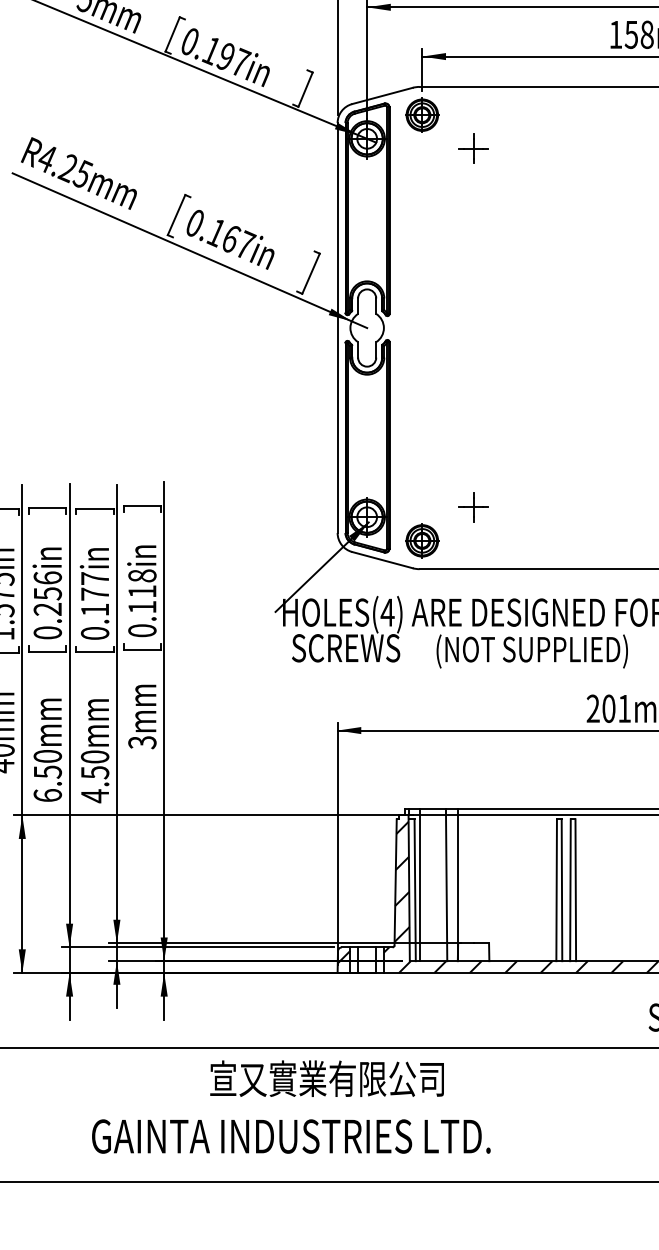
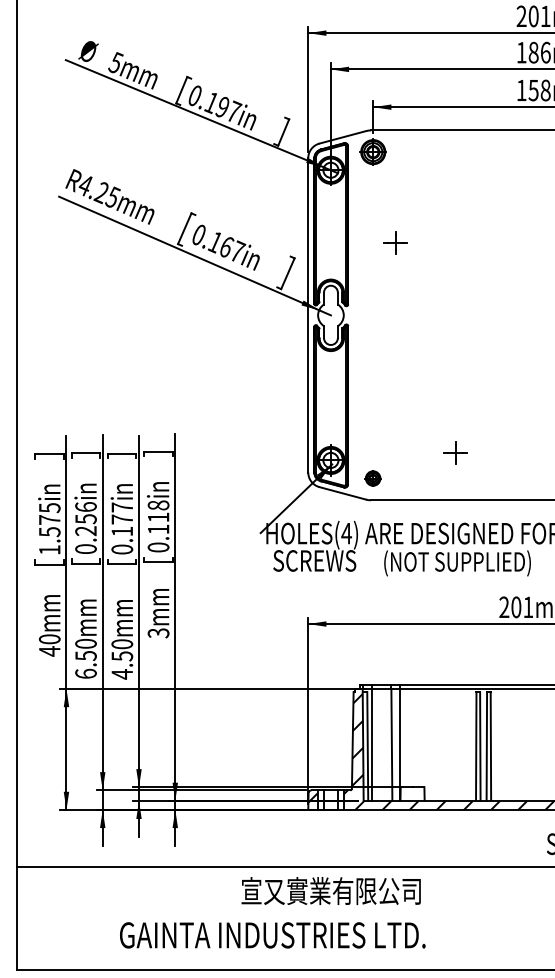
part: (473, 148) -> (395, 242), moved
part: (473, 506) -> (455, 452), moved
part: (421, 540) -> (372, 478), size x0.6
text: (326, 1078) -> (330, 890), moved

